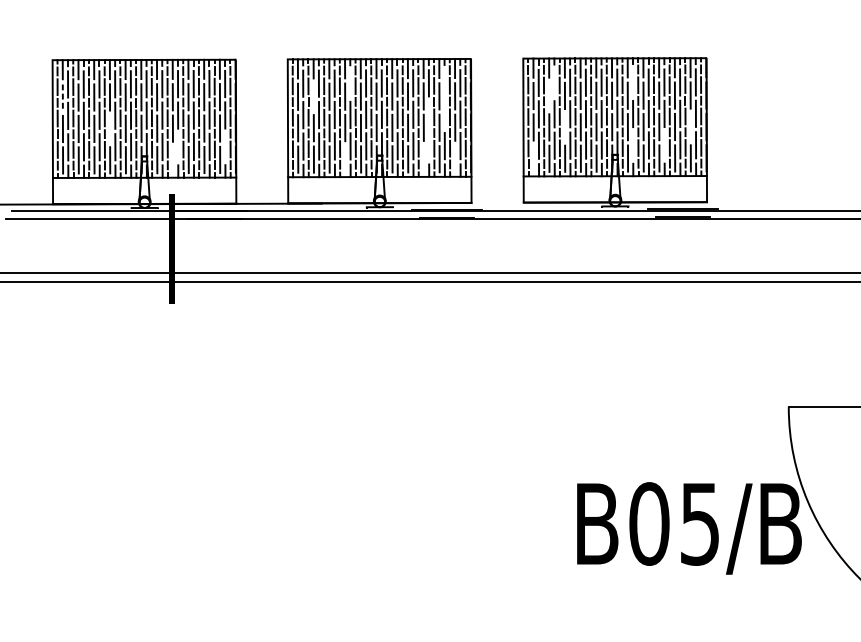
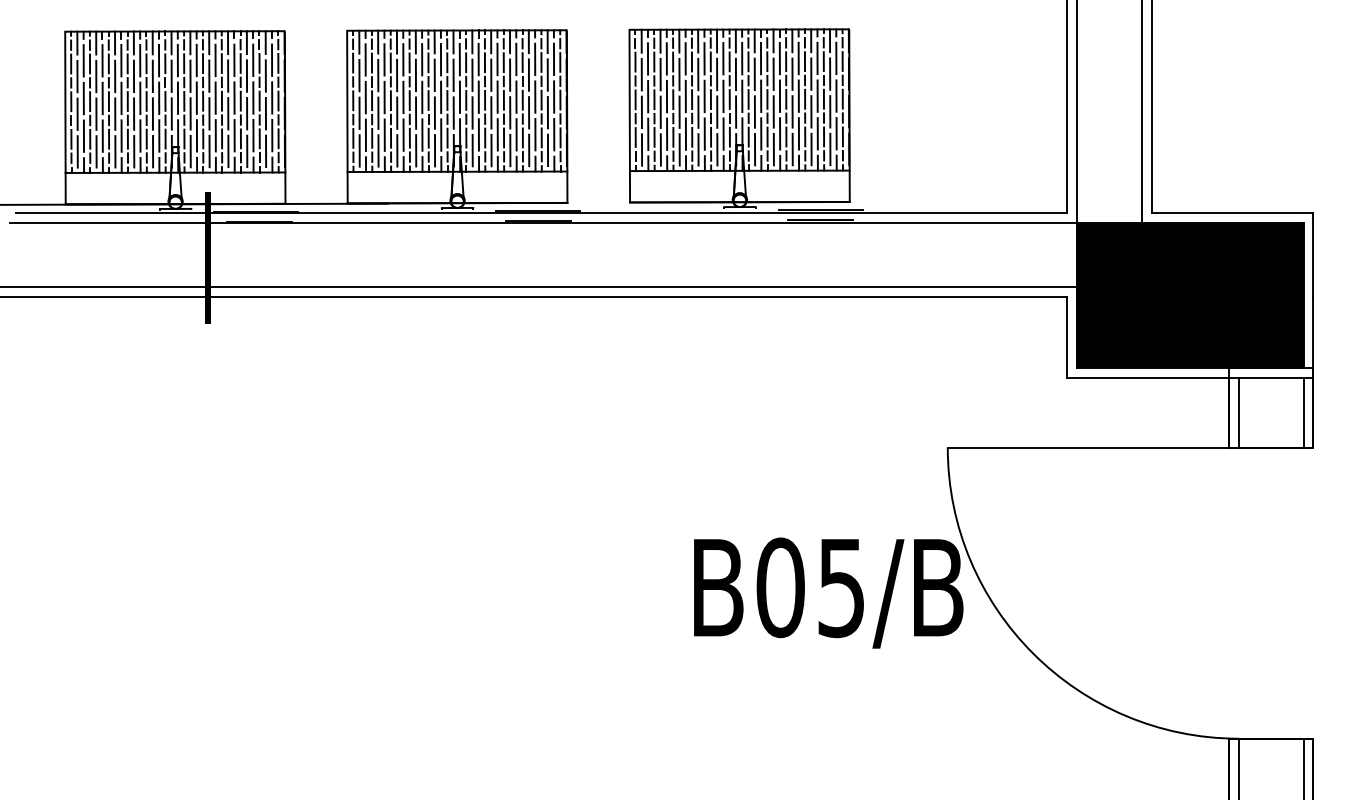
line: (554, 82) -> (666, 58), added
line: (632, 82) -> (760, 58), added
line: (350, 83) -> (422, 59), added
line: (444, 83) -> (535, 59), added
line: (549, 95) -> (660, 74), added
line: (313, 96) -> (378, 75), added
line: (62, 97) -> (77, 76), dashed -> solid
line: (429, 114) -> (516, 96), added
line: (444, 114) -> (535, 96), added
line: (564, 126) -> (679, 111), added
line: (690, 126) -> (830, 111), added
line: (110, 128) -> (134, 113), added
line: (429, 145) -> (516, 134), added
line: (633, 145) -> (761, 133), added
line: (664, 145) -> (798, 133), added
line: (177, 146) -> (215, 135), added
line: (225, 146) -> (272, 135), added
line: (533, 158) -> (641, 149), added
line: (345, 159) -> (416, 150), added
line: (424, 159) -> (510, 150), added
line: (454, 159) -> (547, 150), added
line: (172, 160) -> (209, 151), added

